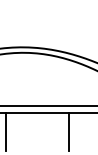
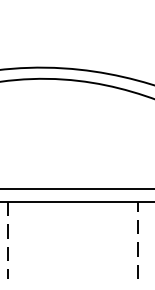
line: (6, 131) -> (8, 240), solid -> dashed
line: (69, 131) -> (137, 240), solid -> dashed

